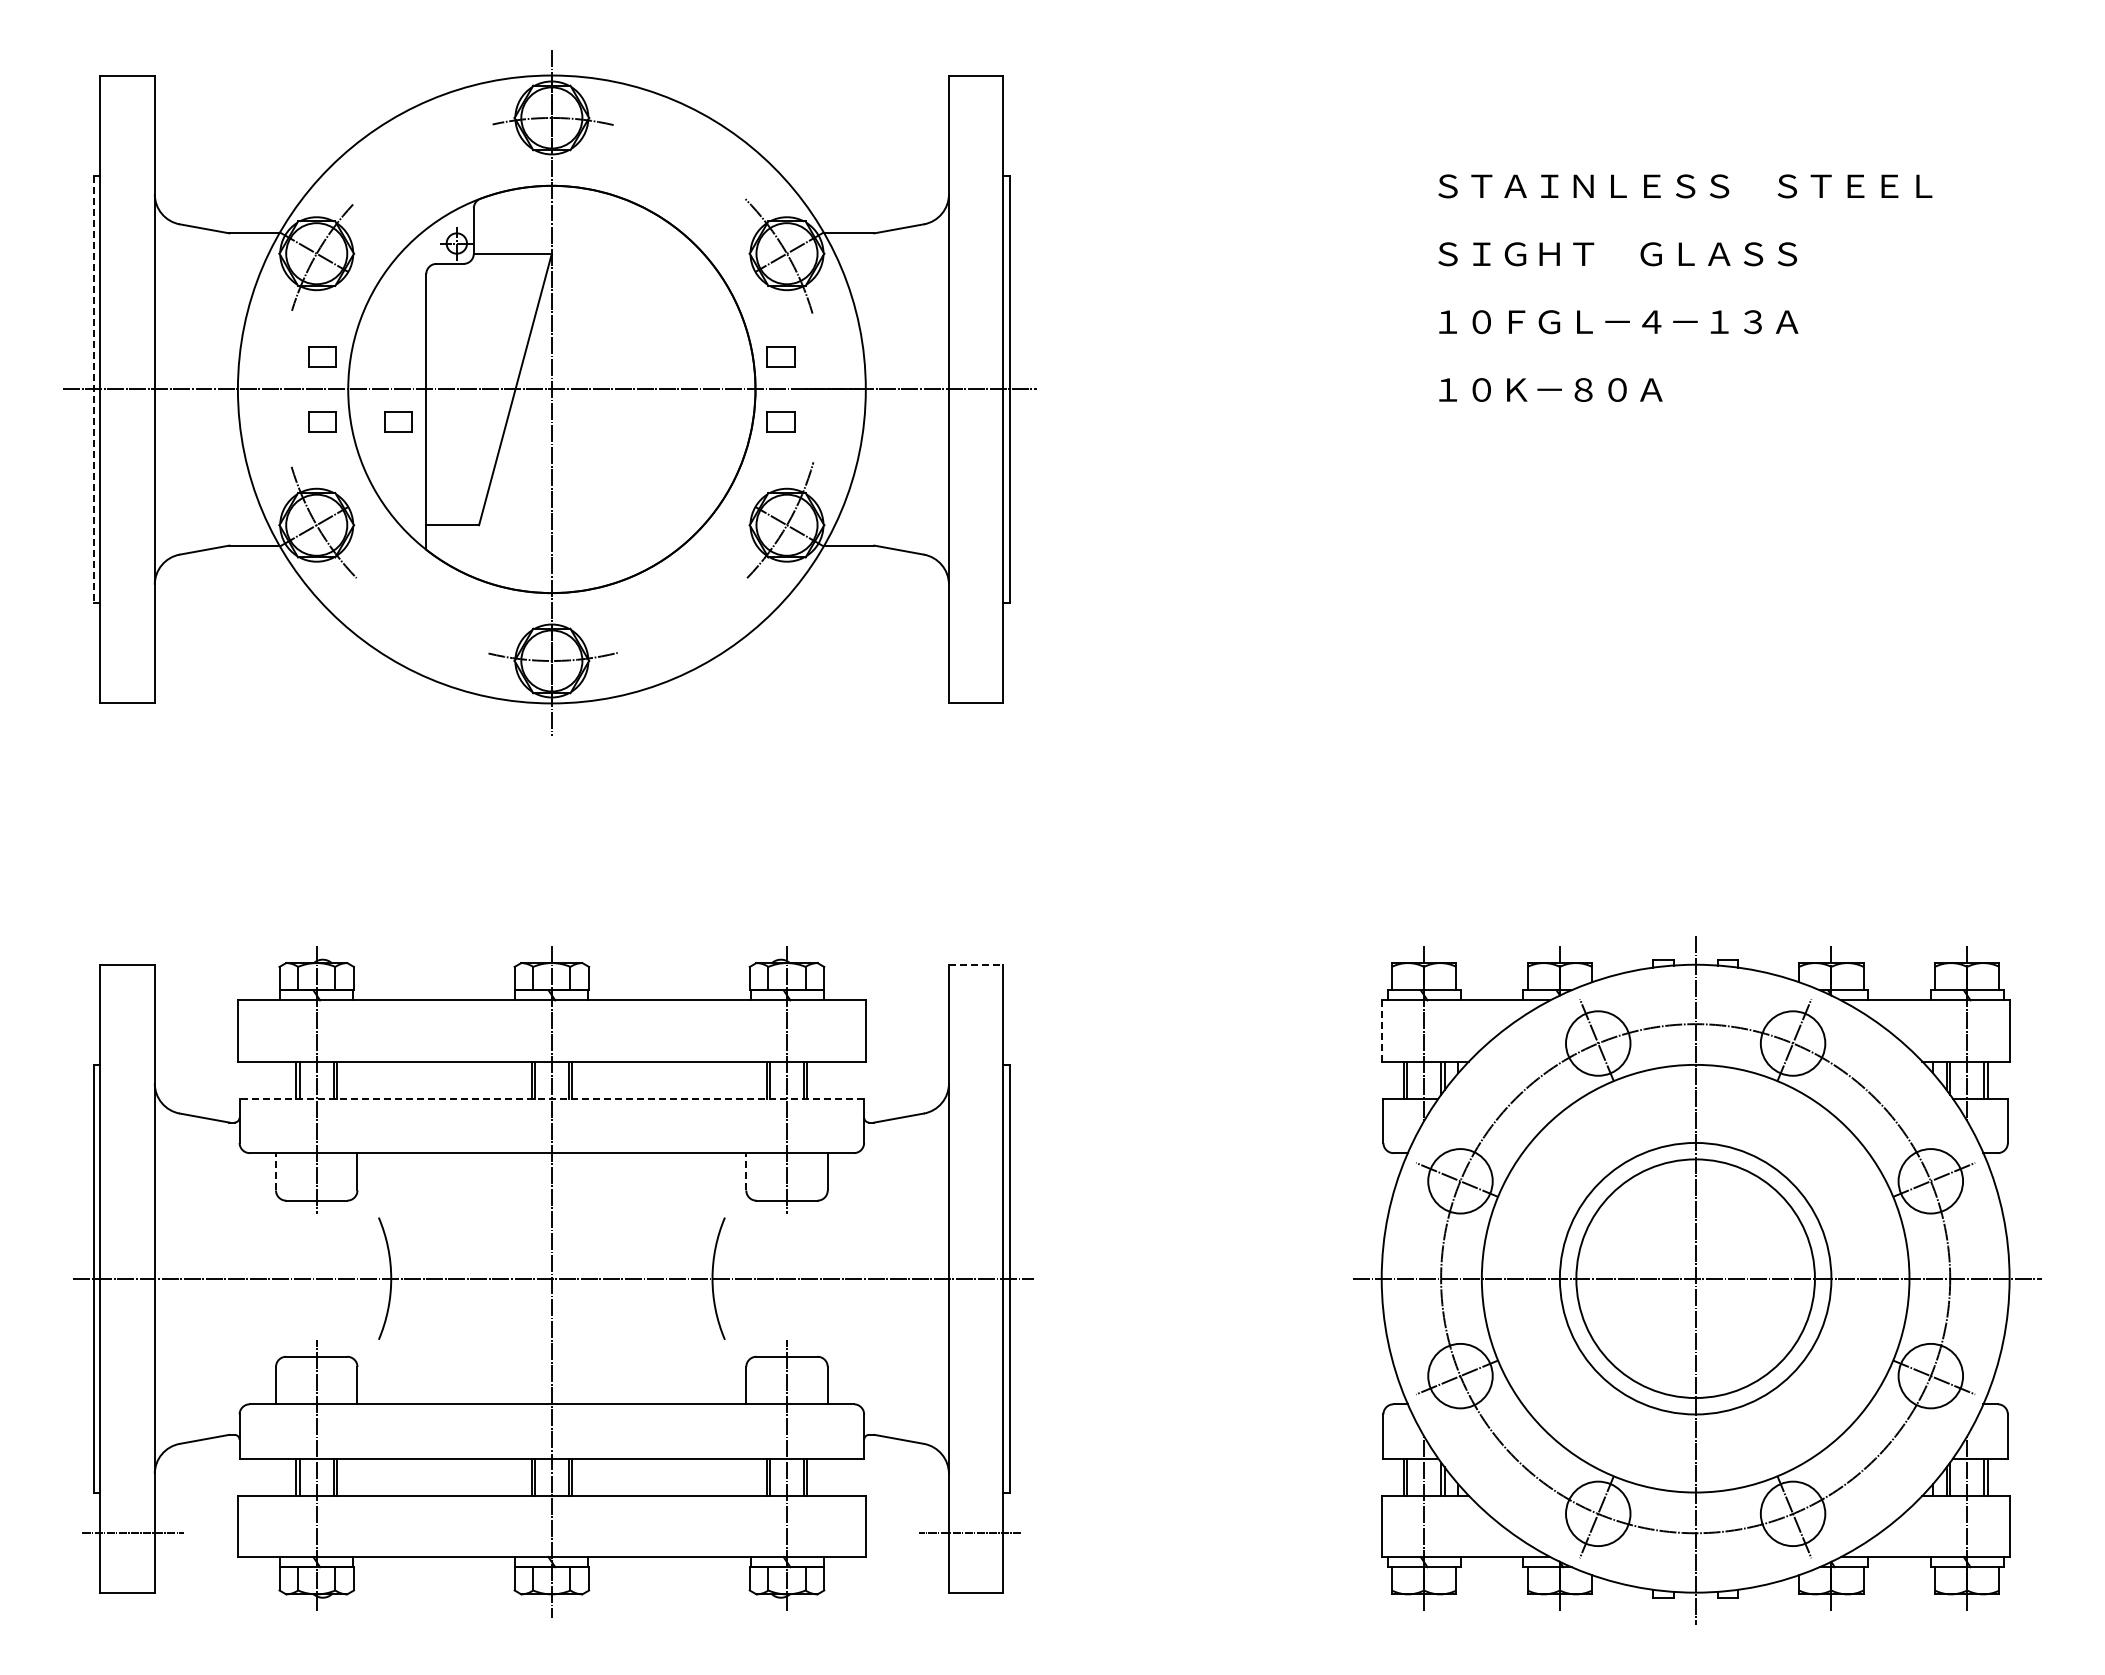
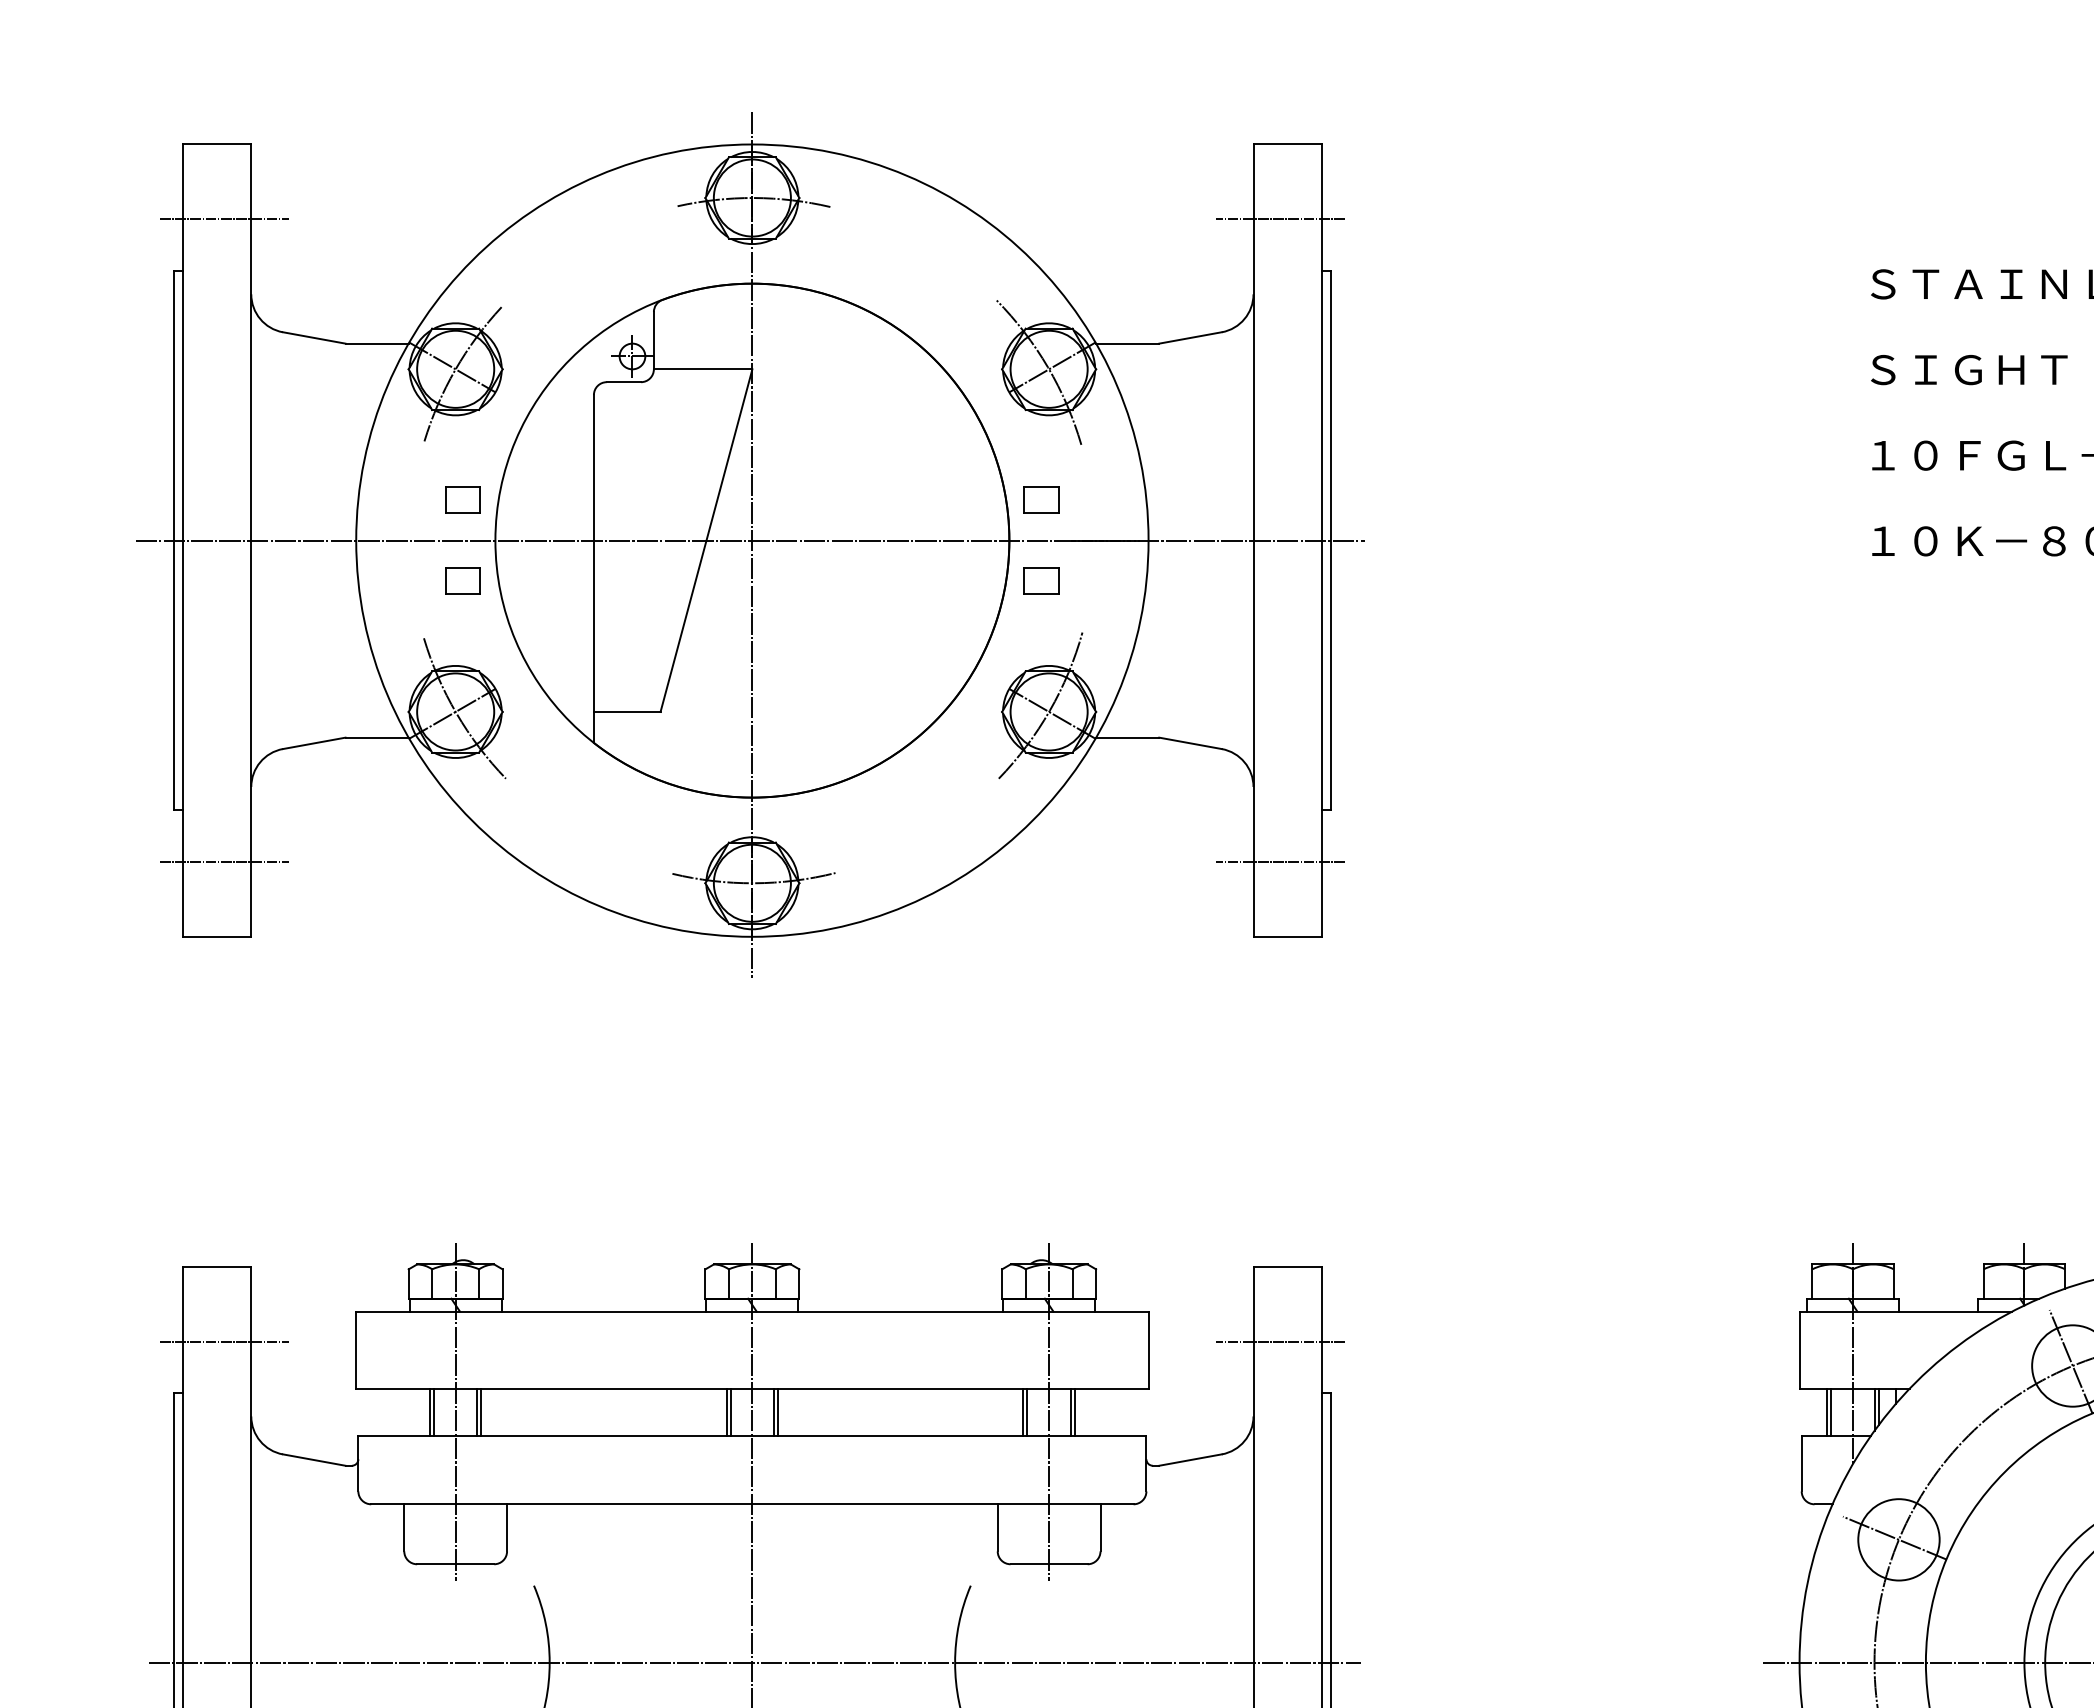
line: (133, 134) -> (224, 218), added
line: (970, 134) -> (1280, 218), added
line: (93, 389) -> (173, 540), dashed -> solid
part: (398, 421) -> (558, 581), removed
line: (133, 644) -> (224, 862), added
line: (970, 644) -> (1280, 862), added
line: (976, 964) -> (1288, 1266), dashed -> solid
line: (133, 1024) -> (224, 1341), added
line: (970, 1024) -> (1280, 1341), added
line: (1381, 1030) -> (1799, 1349), dashed -> solid
line: (551, 1098) -> (751, 1435), dashed -> solid
line: (276, 1171) -> (404, 1527), dashed -> solid
line: (746, 1171) -> (997, 1527), dashed -> solid

